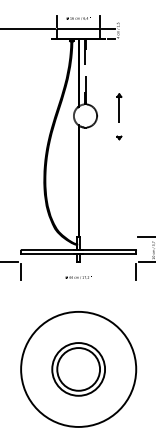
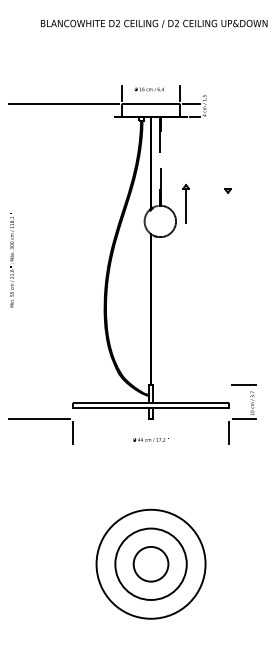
part: (118, 107) -> (185, 203), moved
part: (118, 137) -> (227, 190), moved
circle: (78, 369) -> (150, 564), size x0.6
circle: (78, 369) -> (150, 564), size x0.7

